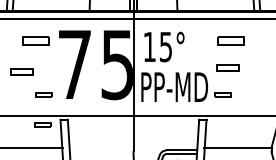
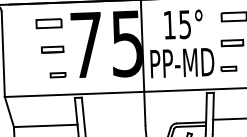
text: (164, 46) -> (183, 24), moved
part: (21, 71) -> (52, 49), moved
part: (42, 124) -> (57, 103), removed

